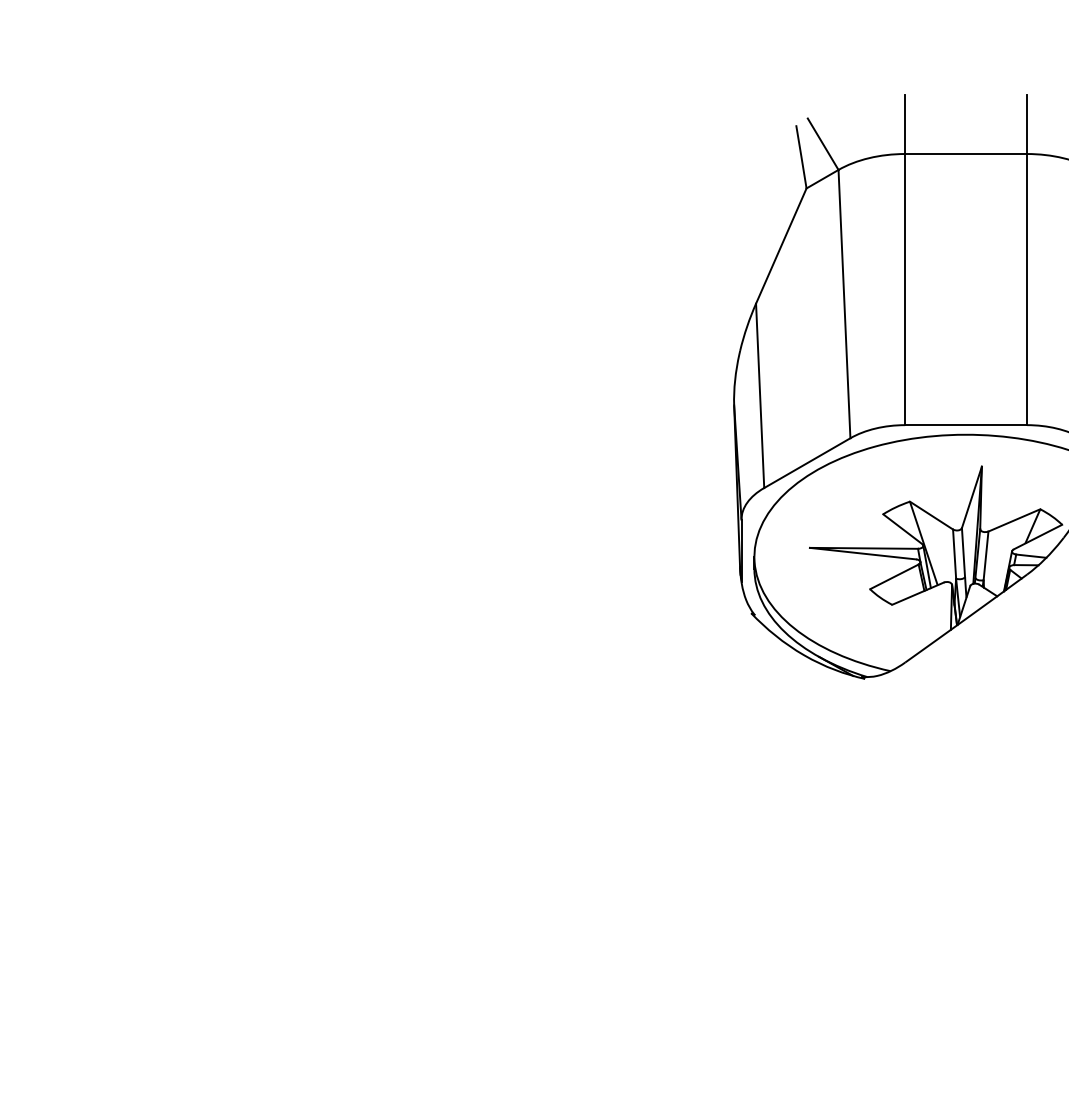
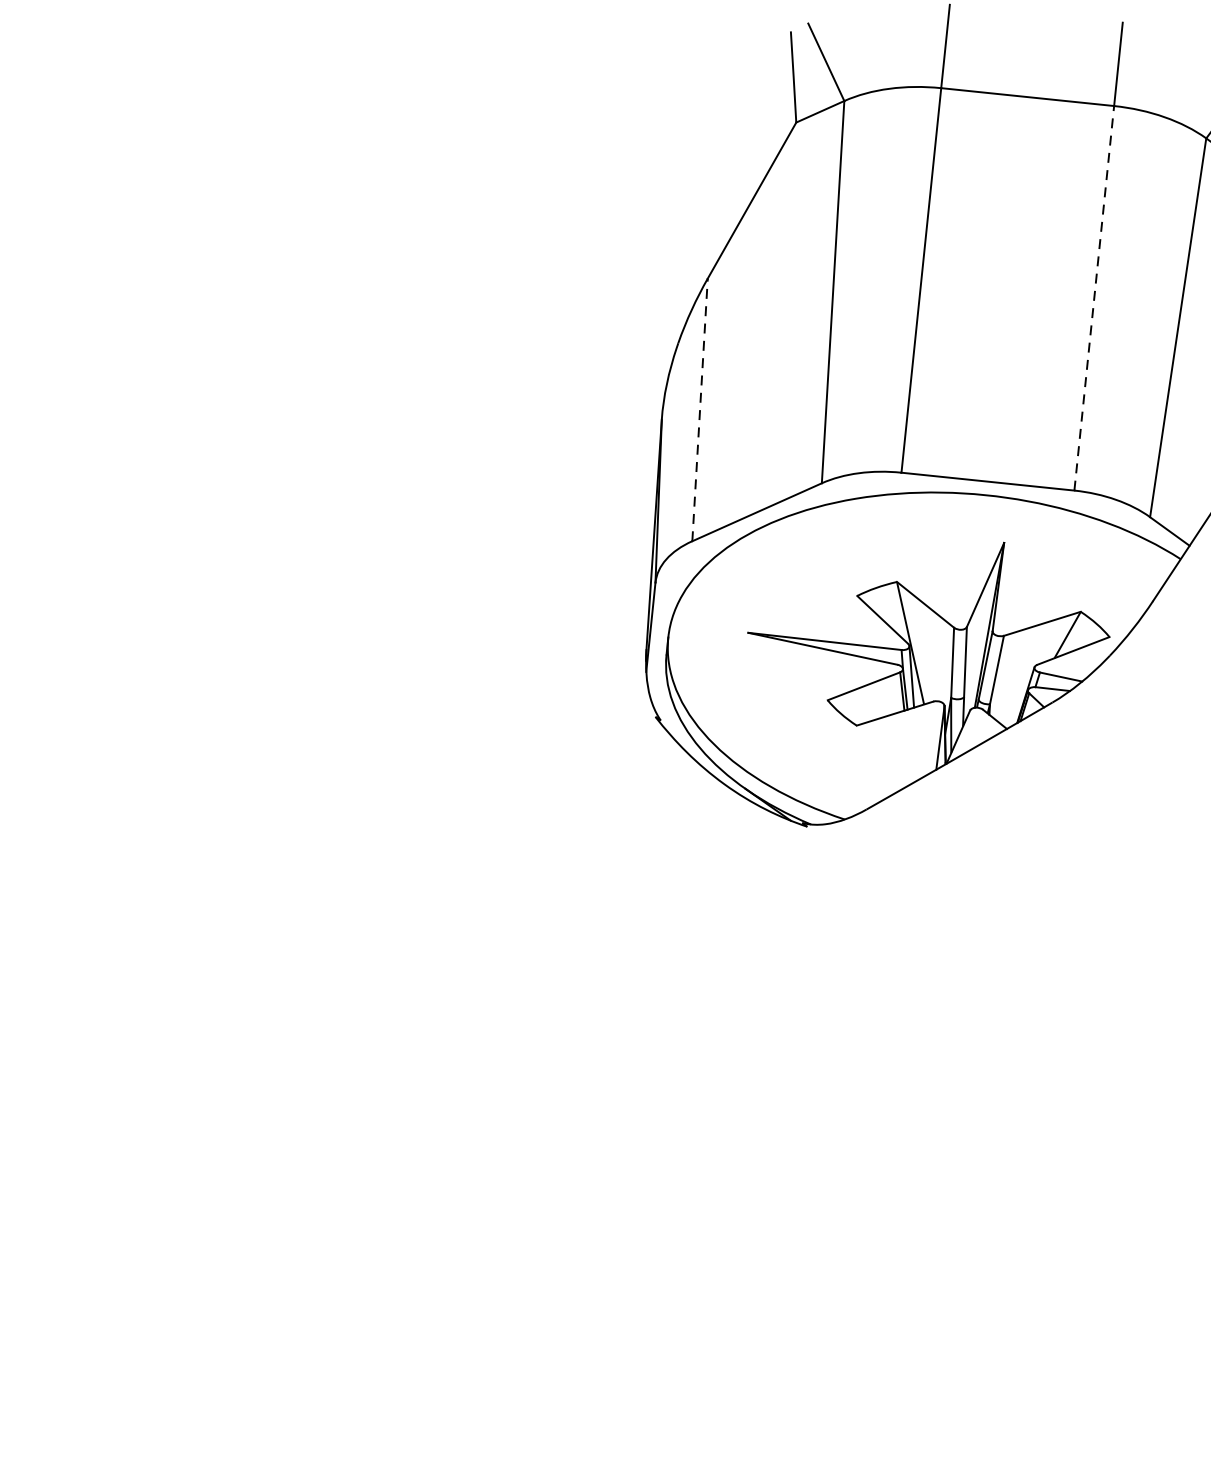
line: (1027, 289) -> (1094, 298), solid -> dashed
line: (760, 395) -> (700, 409), solid -> dashed

